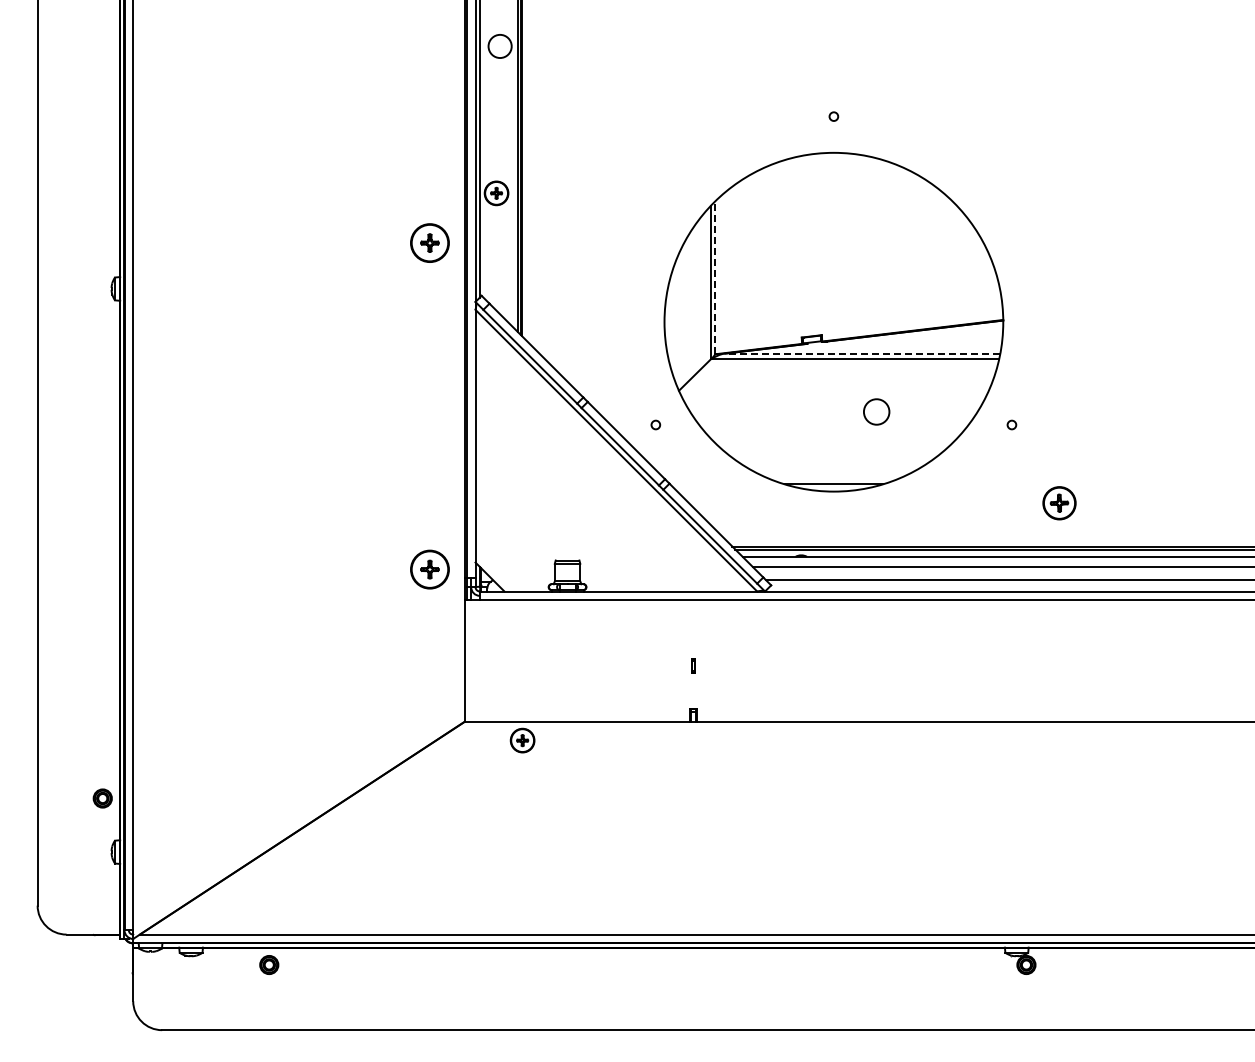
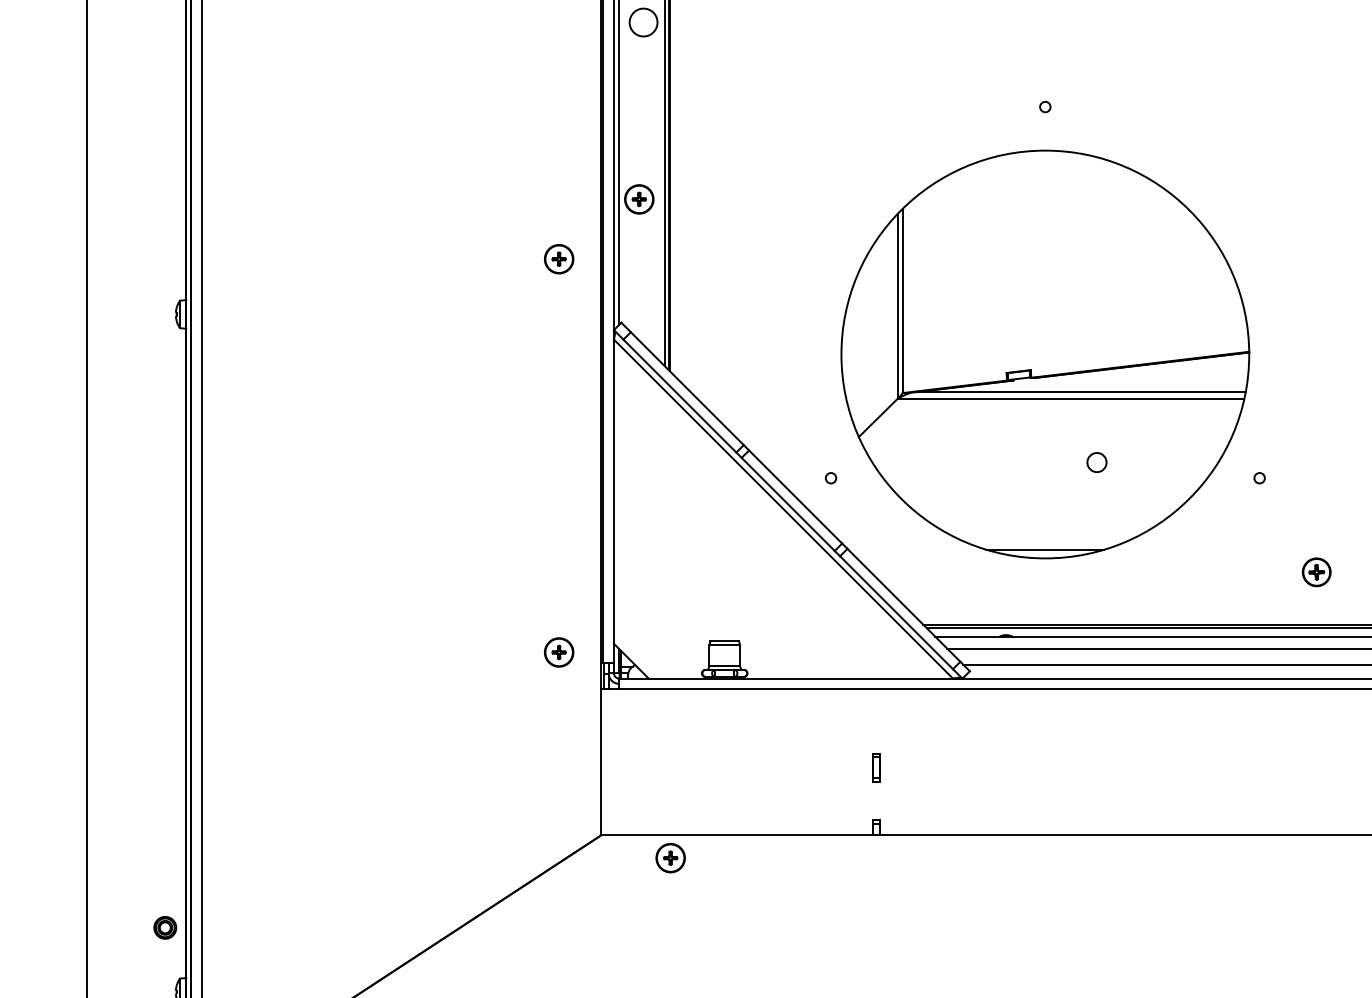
part: (429, 242) -> (558, 258), size x0.62
line: (715, 277) -> (902, 300), dashed -> solid
line: (862, 353) -> (1079, 392), dashed -> solid
circle: (876, 411) -> (1096, 461), size x0.62
part: (1058, 502) -> (1315, 571), size x0.71
part: (429, 569) -> (558, 652), size x0.62
part: (693, 665) -> (876, 767), size x1.67

